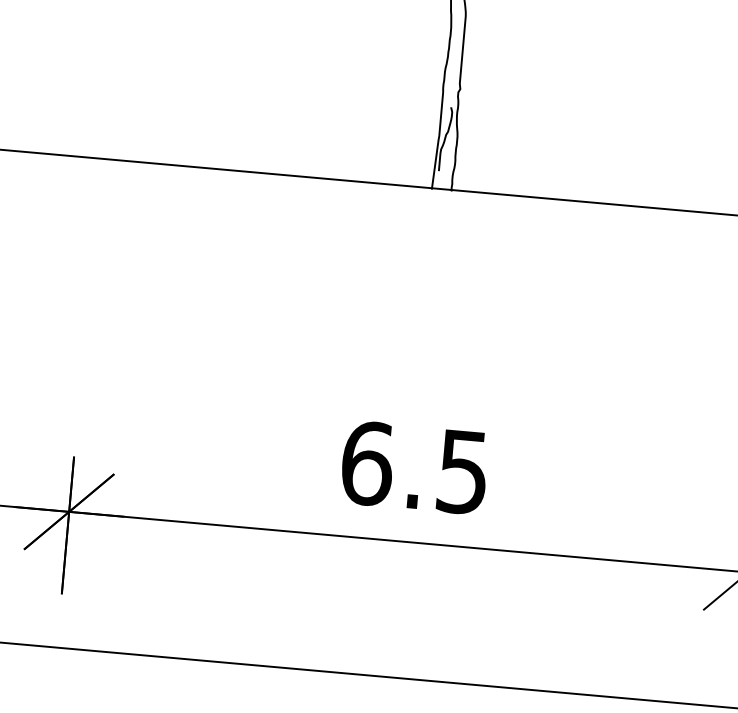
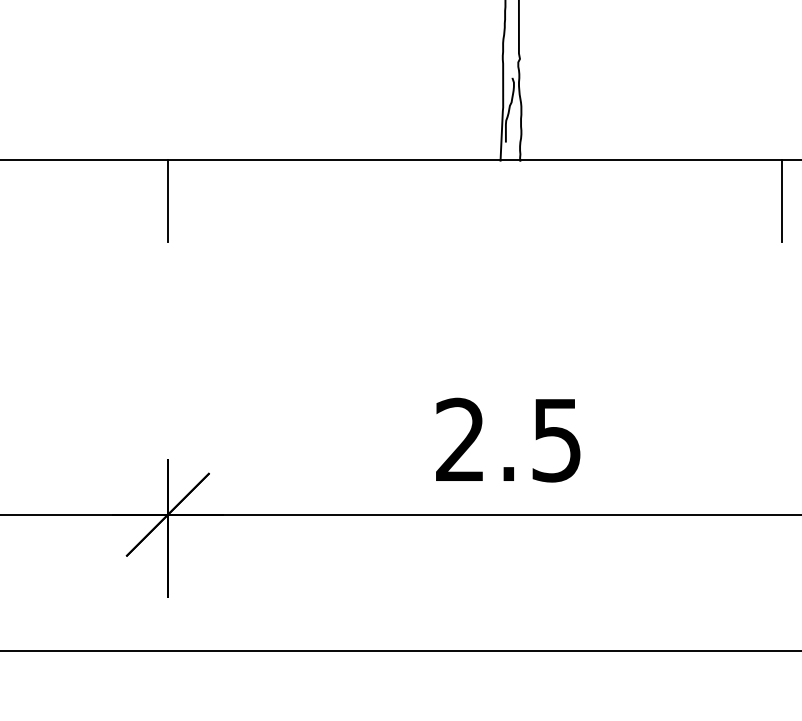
line: (96, 199) -> (167, 201), added
line: (708, 254) -> (781, 201), added
text: (367, 462) -> (460, 439), 6.5 -> 2.5

